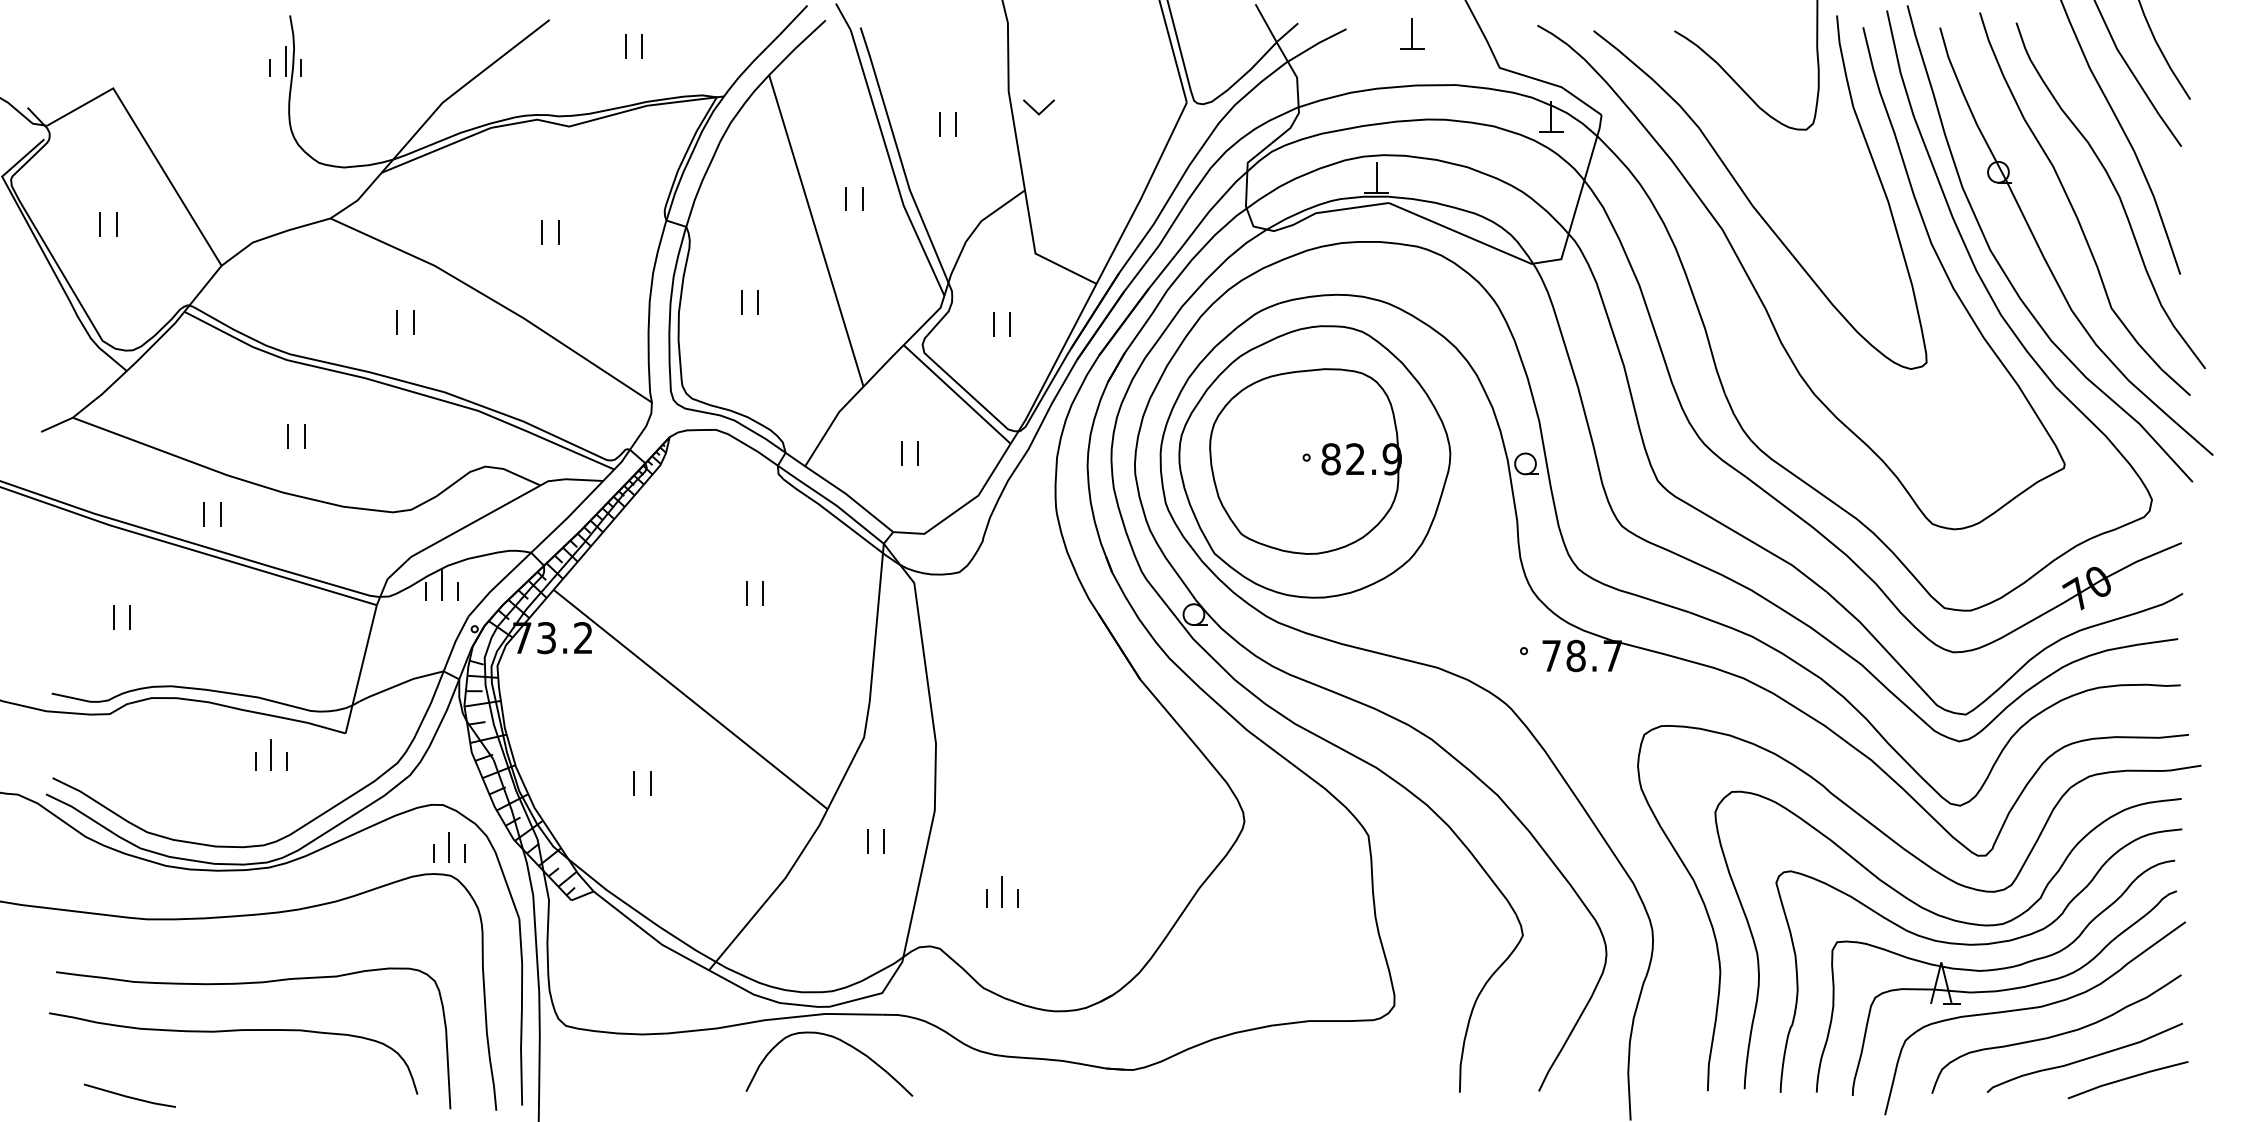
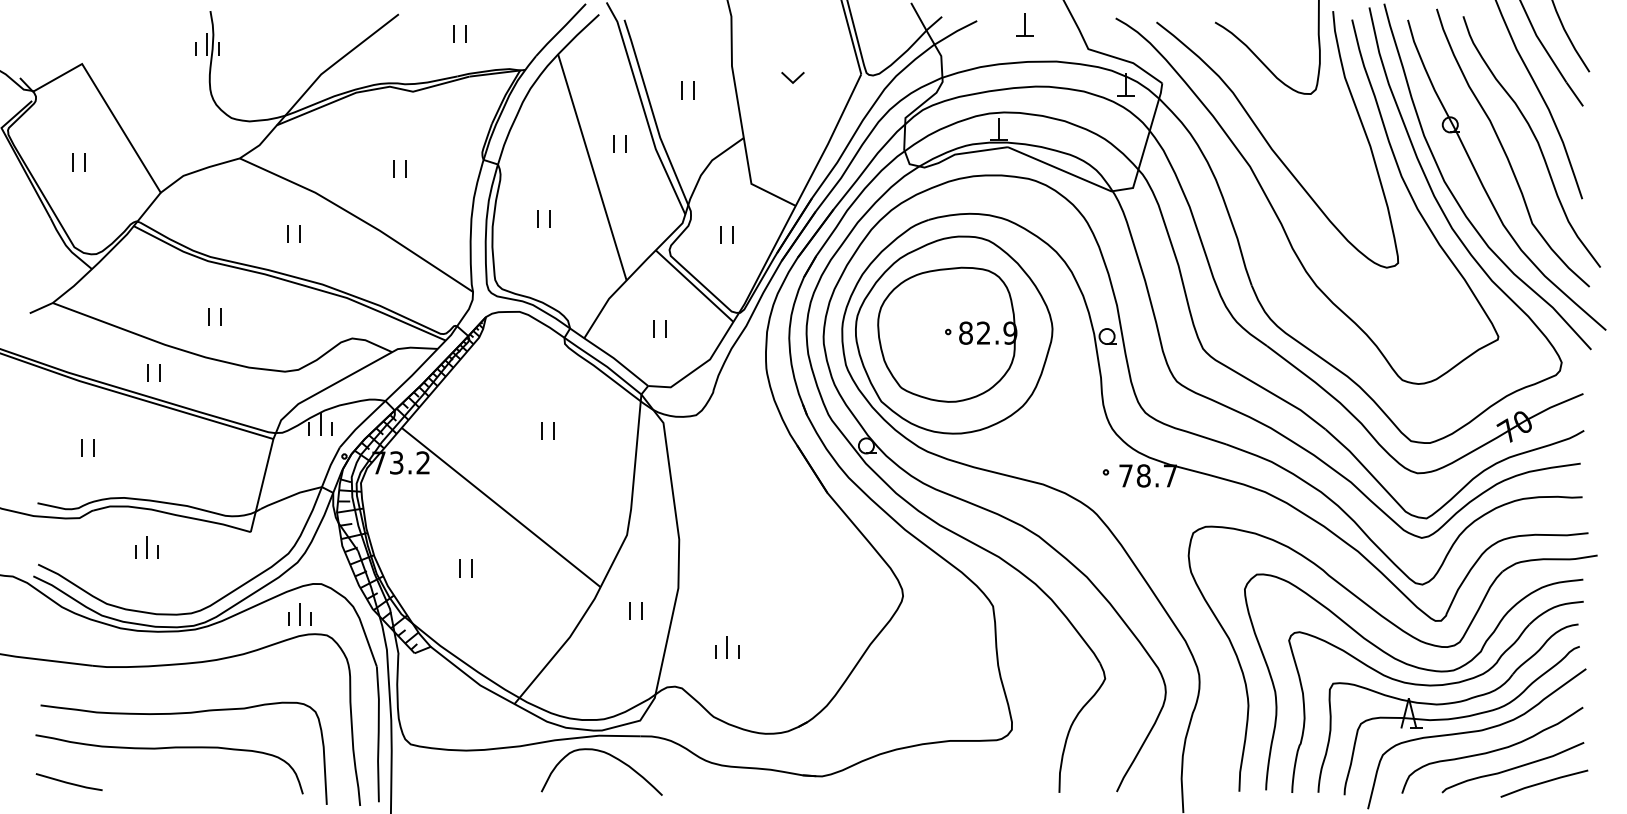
part: (1038, 106) -> (792, 77), moved
part: (270, 754) -> (146, 547), moved
part: (448, 846) -> (299, 614), moved
line: (128, 1096) -> (68, 782), moved

